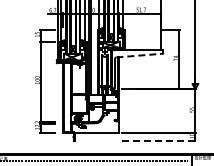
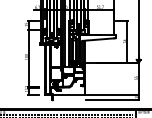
line: (139, 55) -> (99, 39), dashed -> solid
line: (159, 141) -> (113, 100), dashed -> solid

